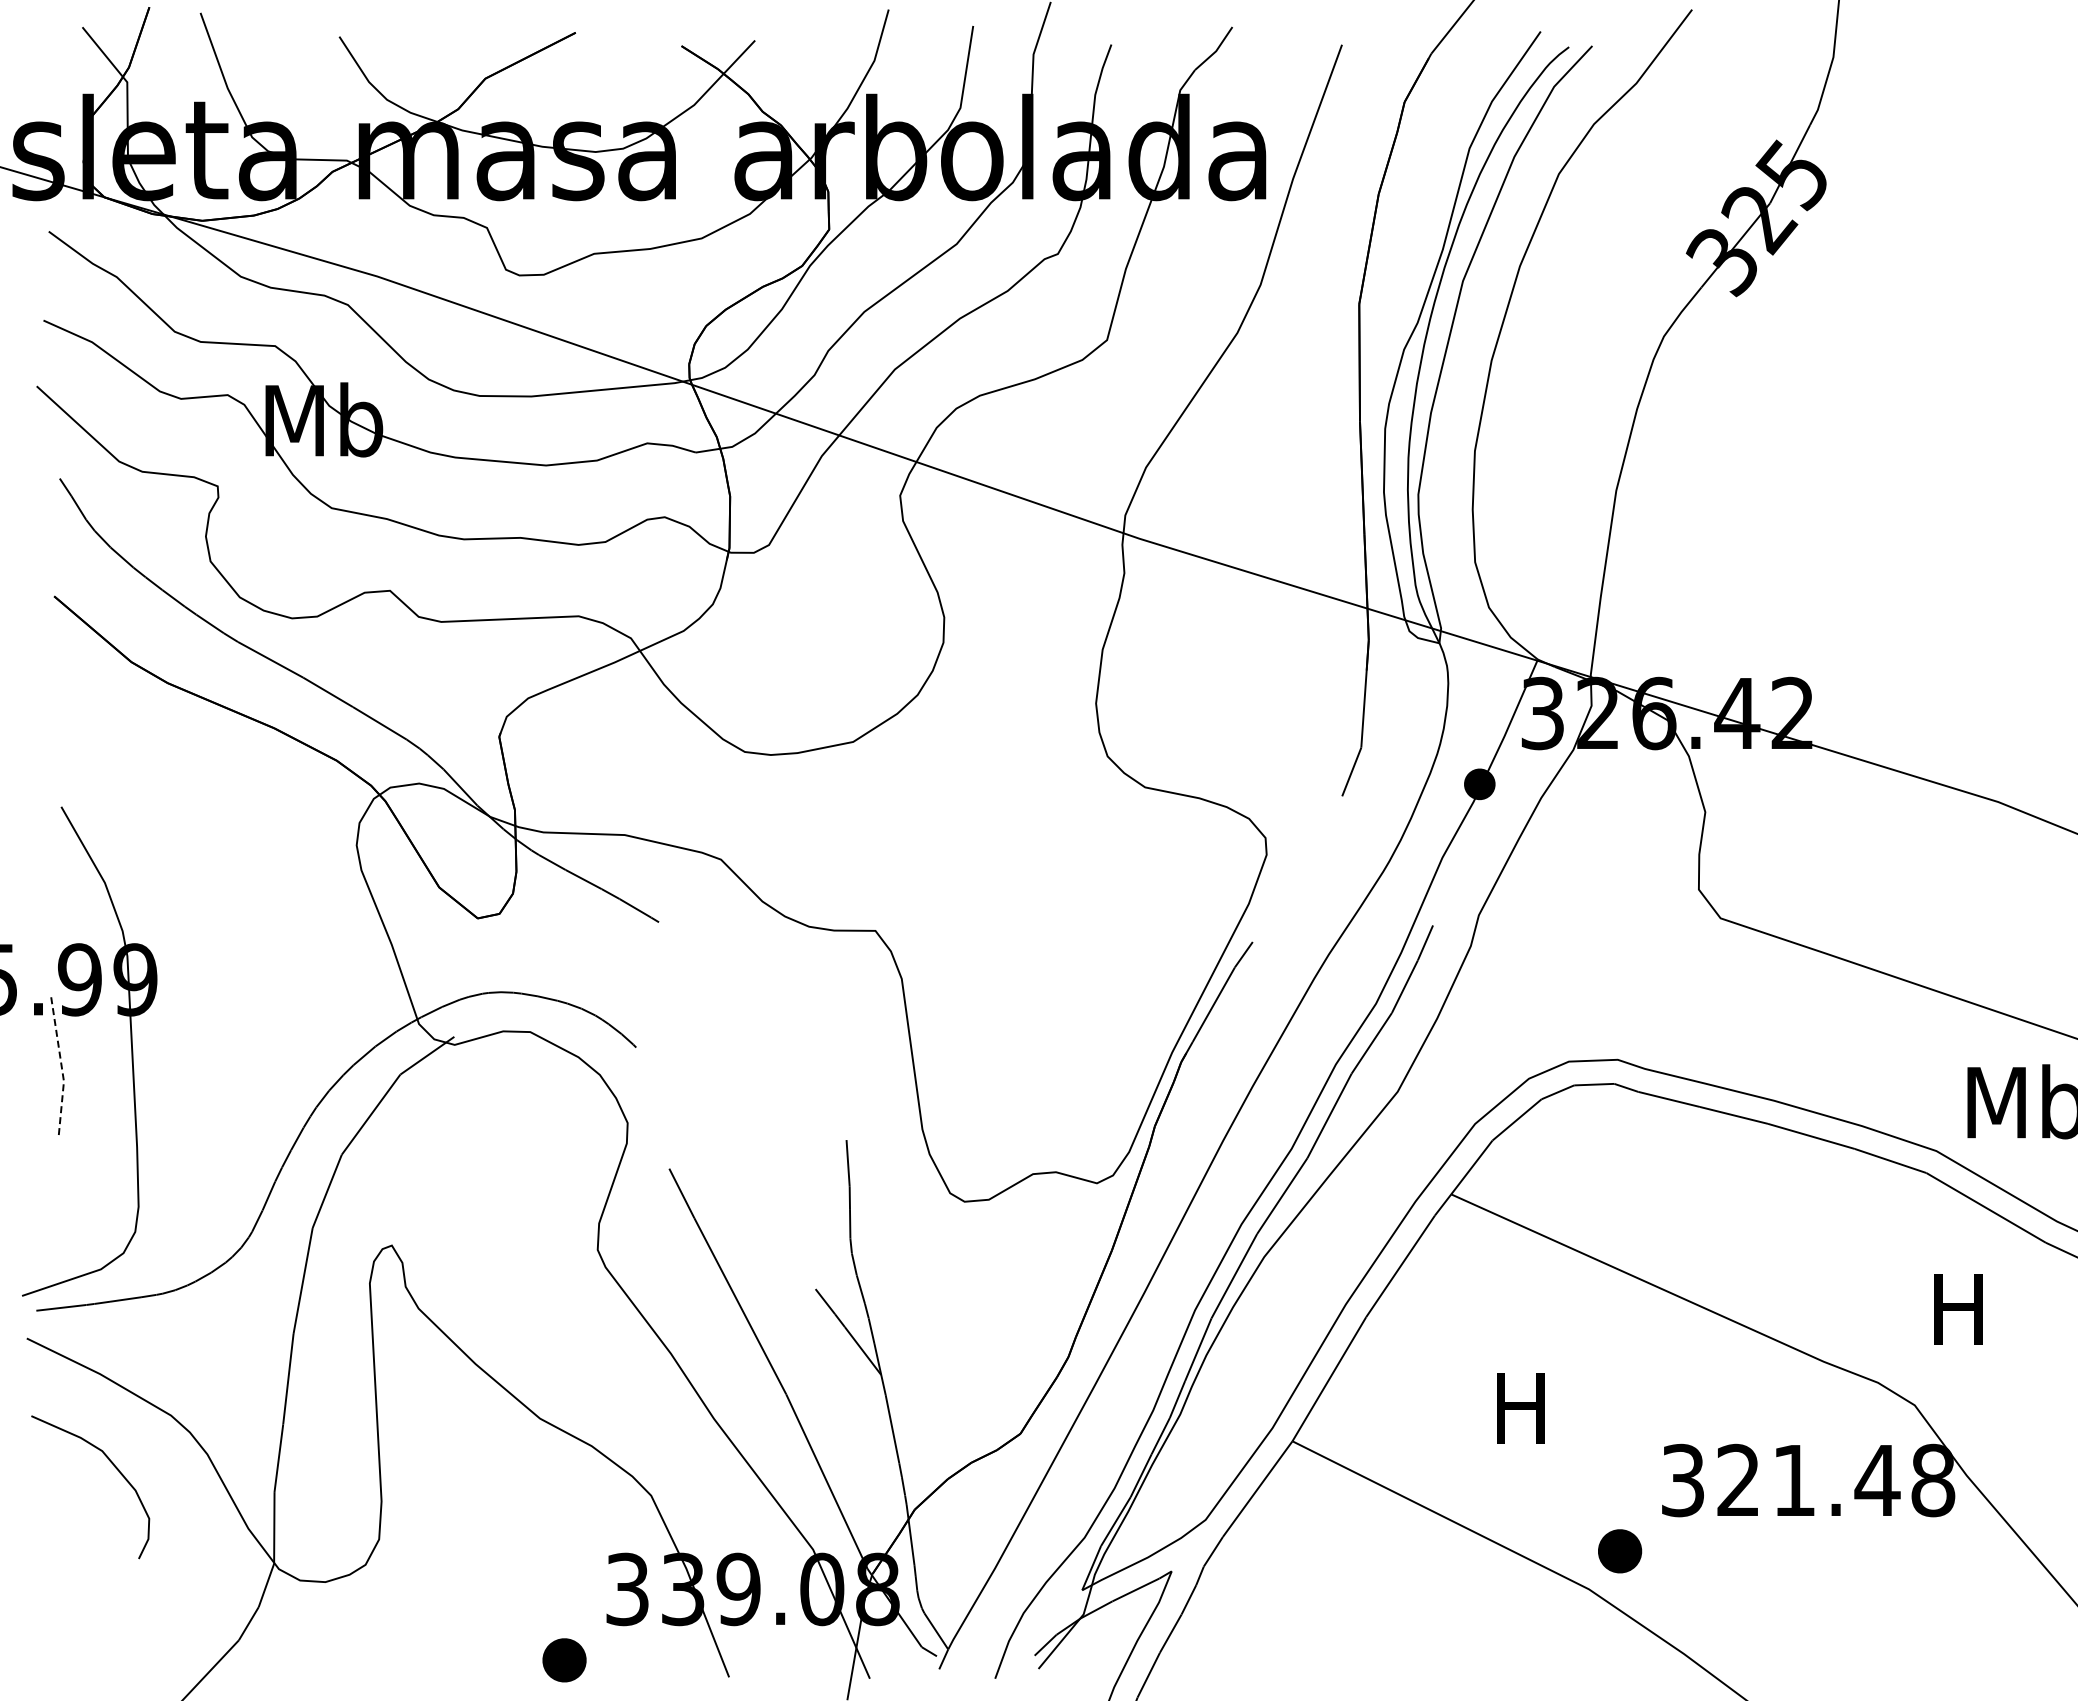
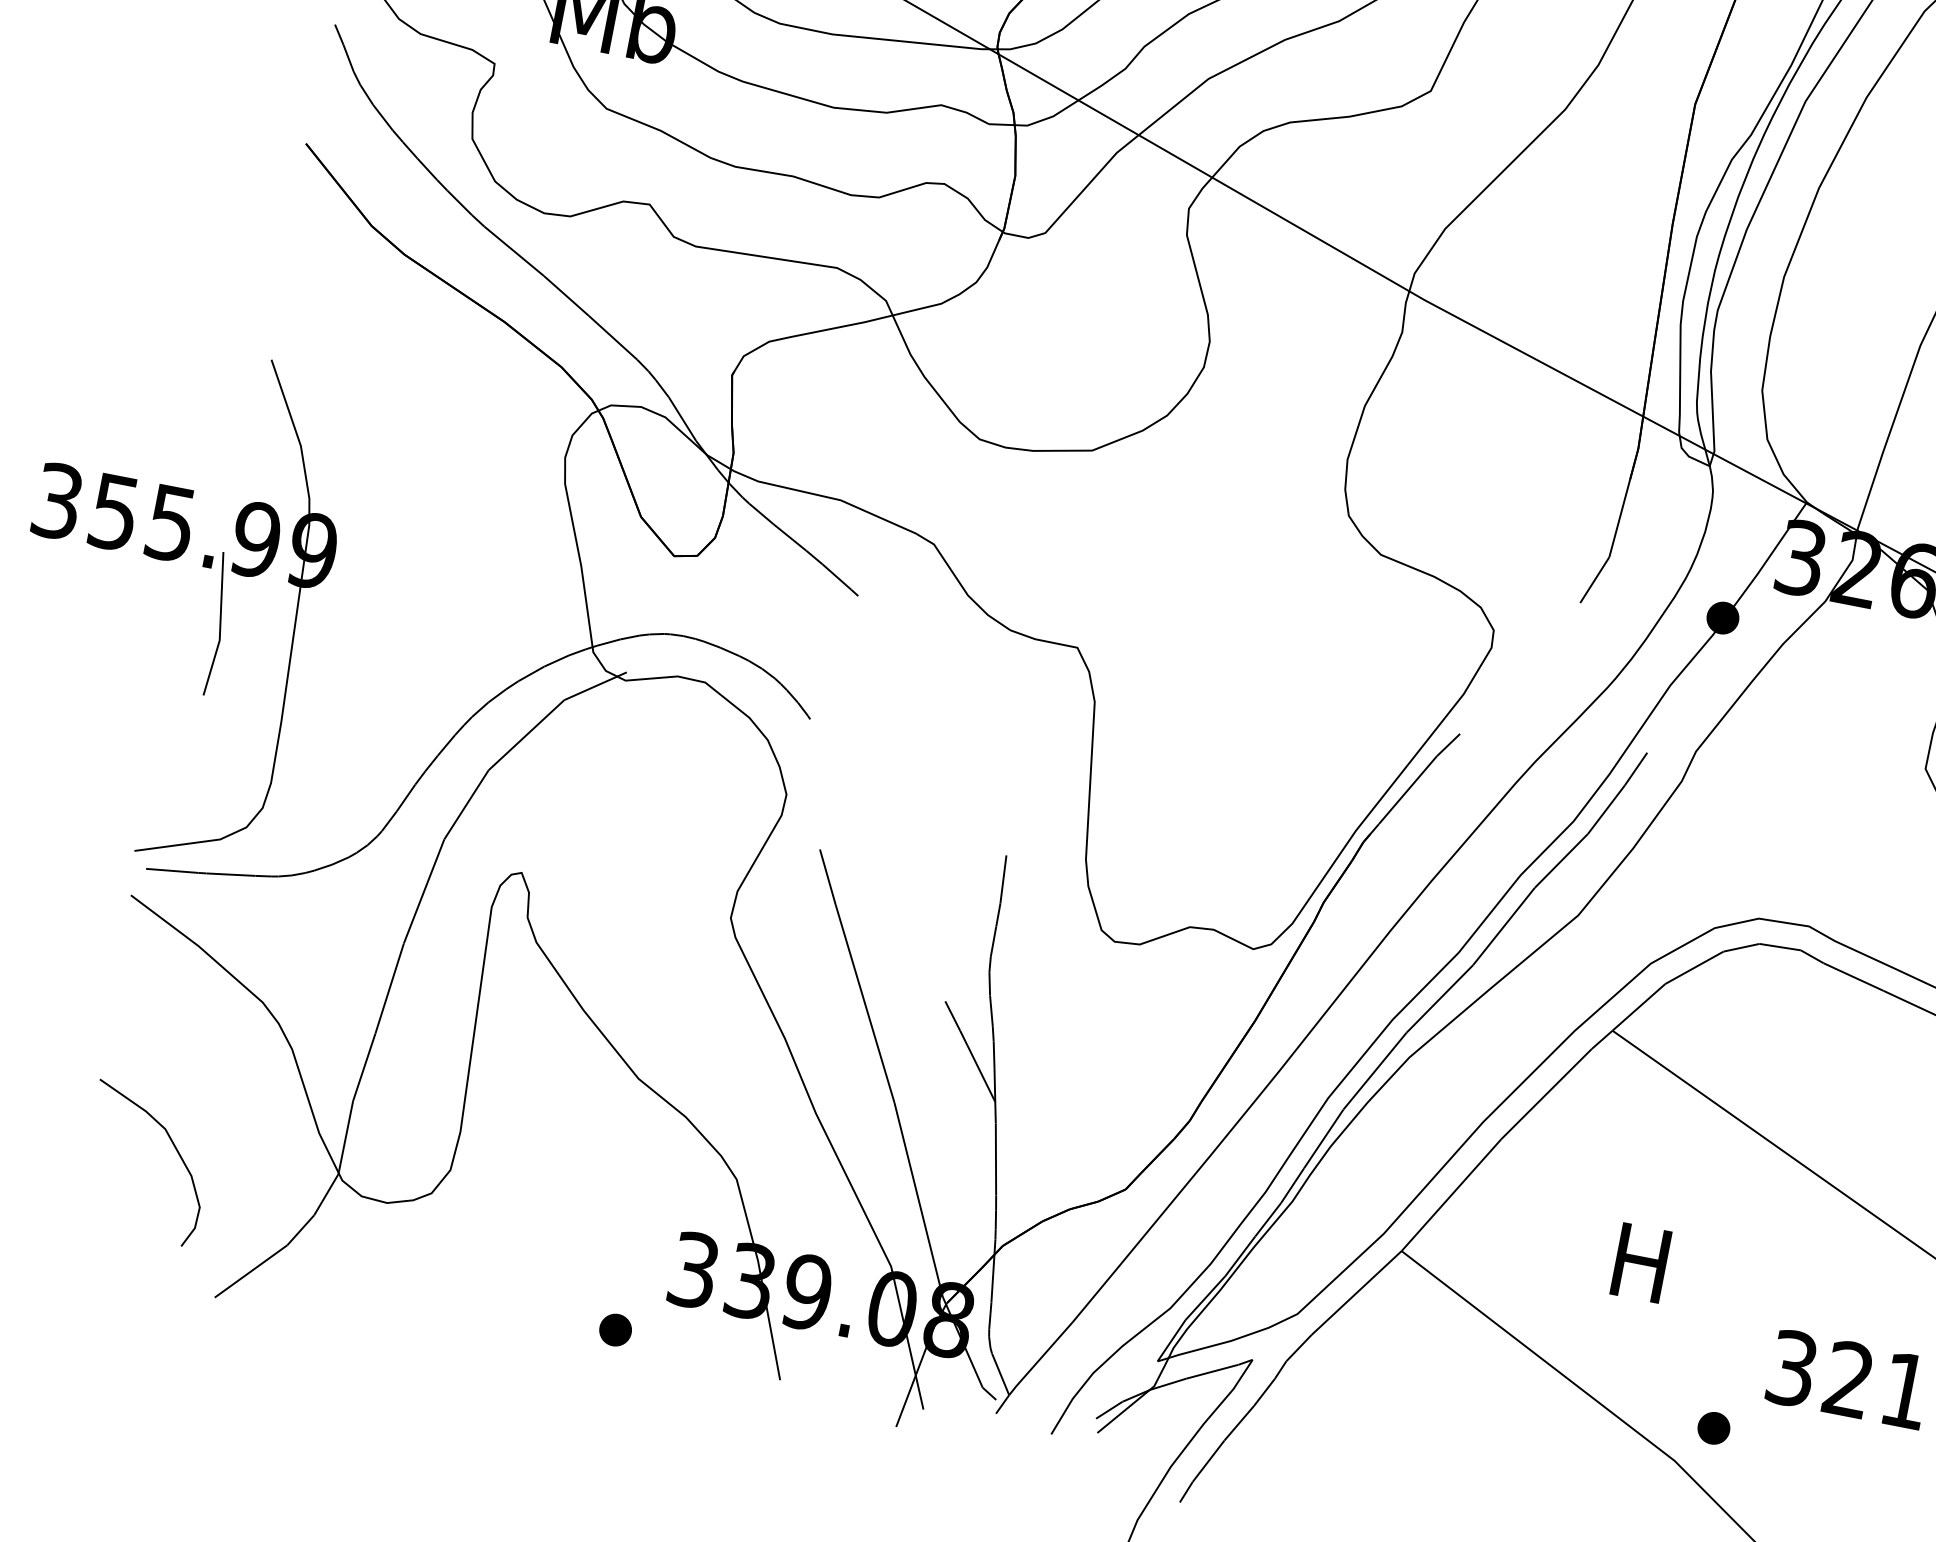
line: (61, 1067) -> (219, 625), dashed -> solid
curve: (114, 1467) -> (174, 1148), moved
part: (1619, 1551) -> (1713, 1428), size x0.71
part: (564, 1659) -> (615, 1329), size x0.71

